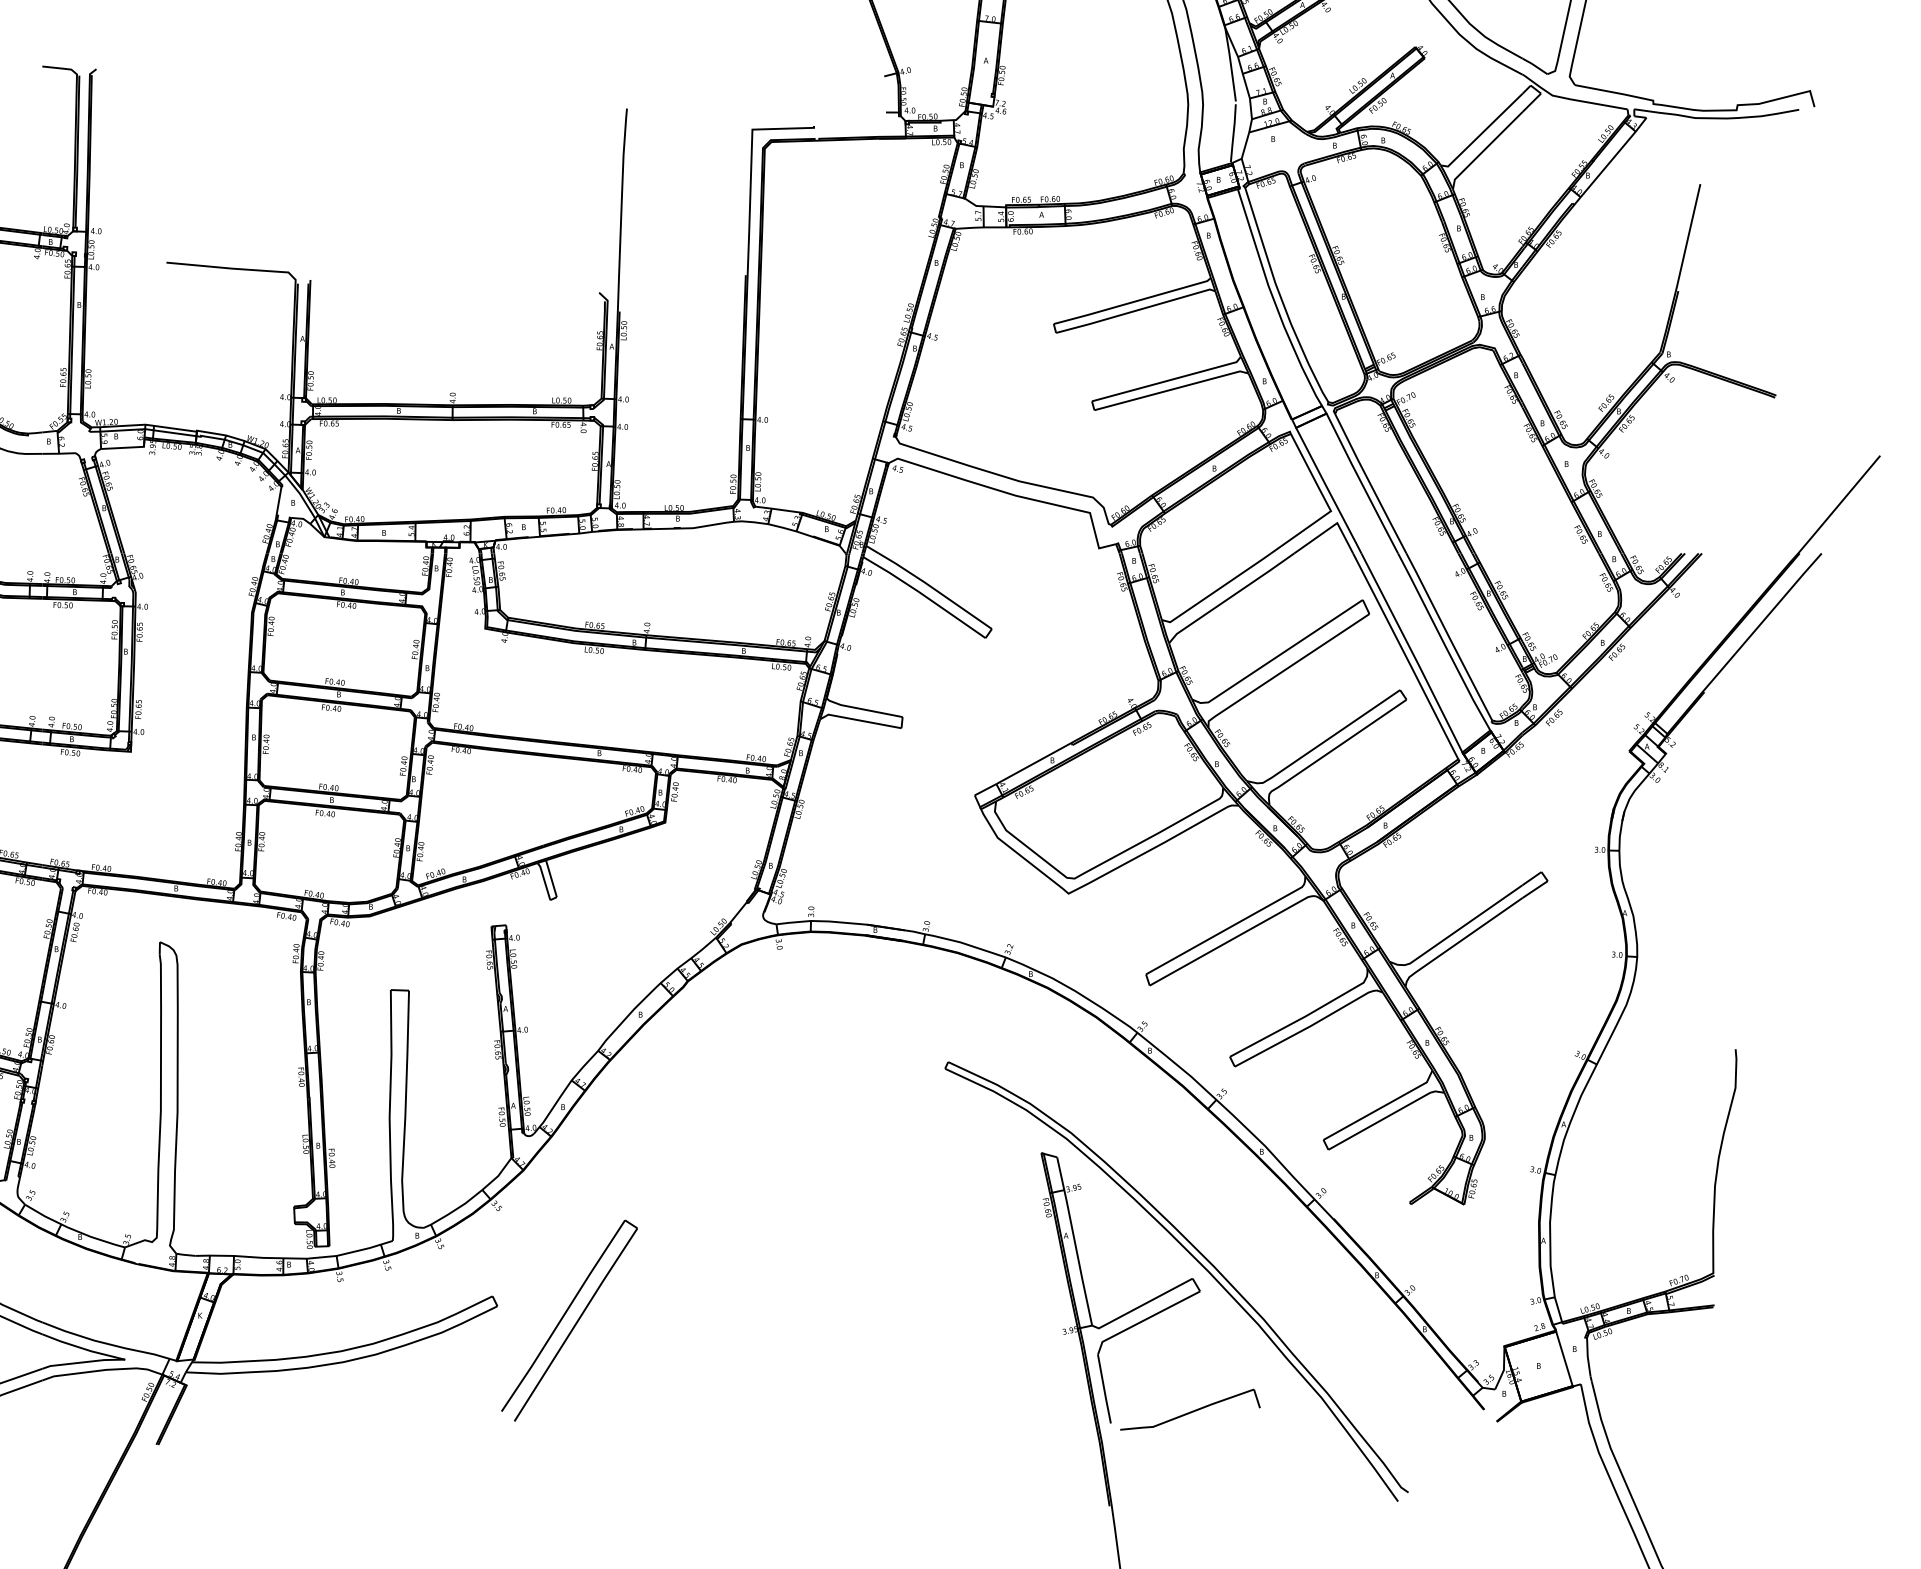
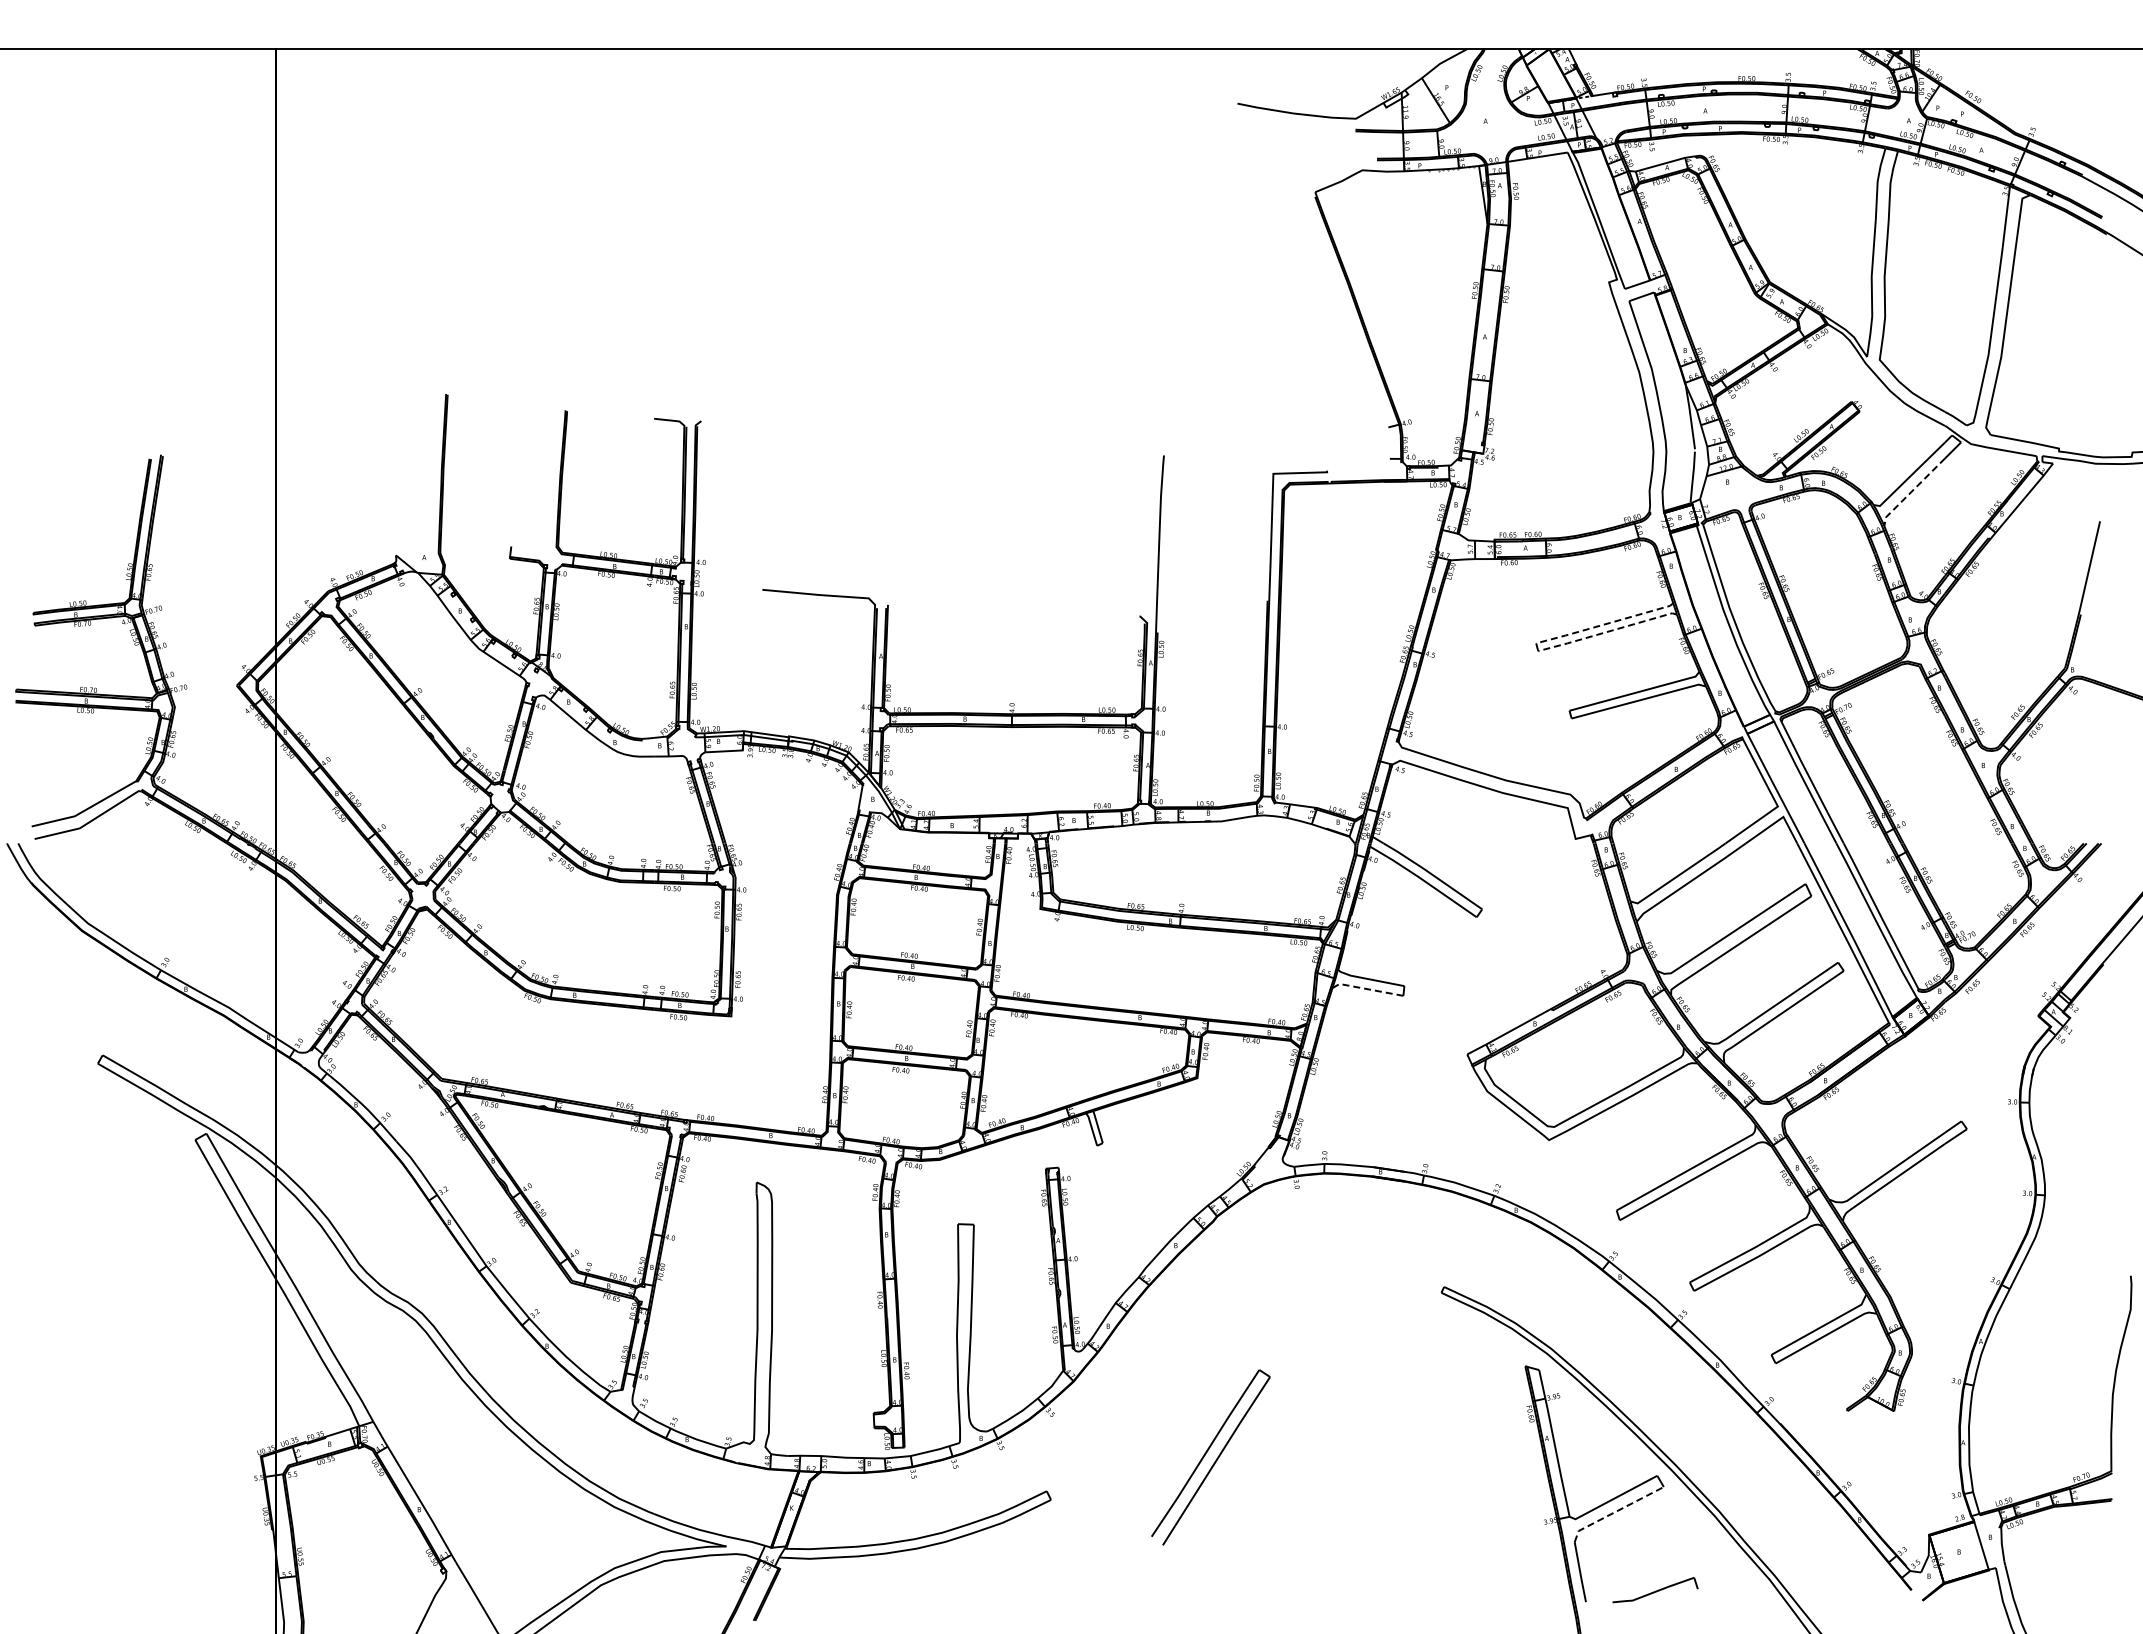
line: (1484, 149) -> (1911, 491), solid -> dashed
line: (1132, 302) -> (1604, 624), solid -> dashed
line: (1135, 310) -> (1607, 631), solid -> dashed
line: (859, 719) -> (1366, 988), solid -> dashed
line: (1144, 1319) -> (1615, 1511), solid -> dashed
part: (569, 1320) -> (1210, 1457), moved
part: (1190, 1408) -> (1655, 1589), size x0.7

